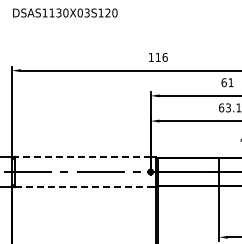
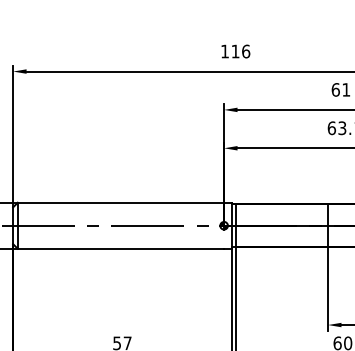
line: (82, 156) -> (120, 202), dashed -> solid
line: (82, 187) -> (120, 249), dashed -> solid

